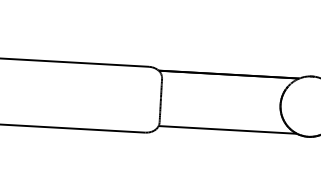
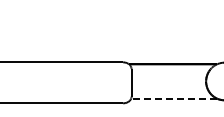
line: (226, 129) -> (173, 98), solid -> dashed

